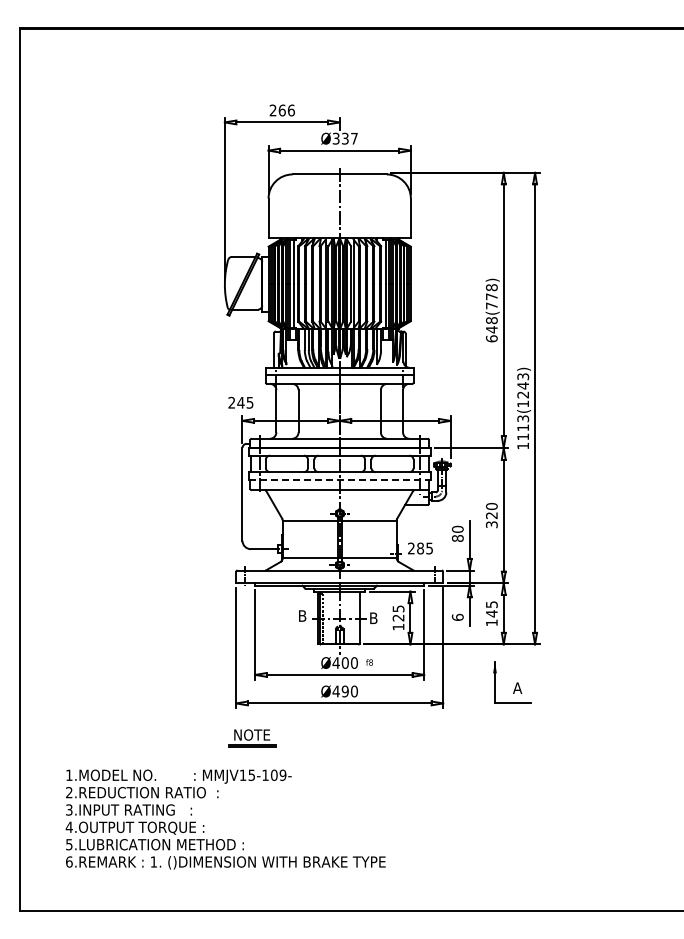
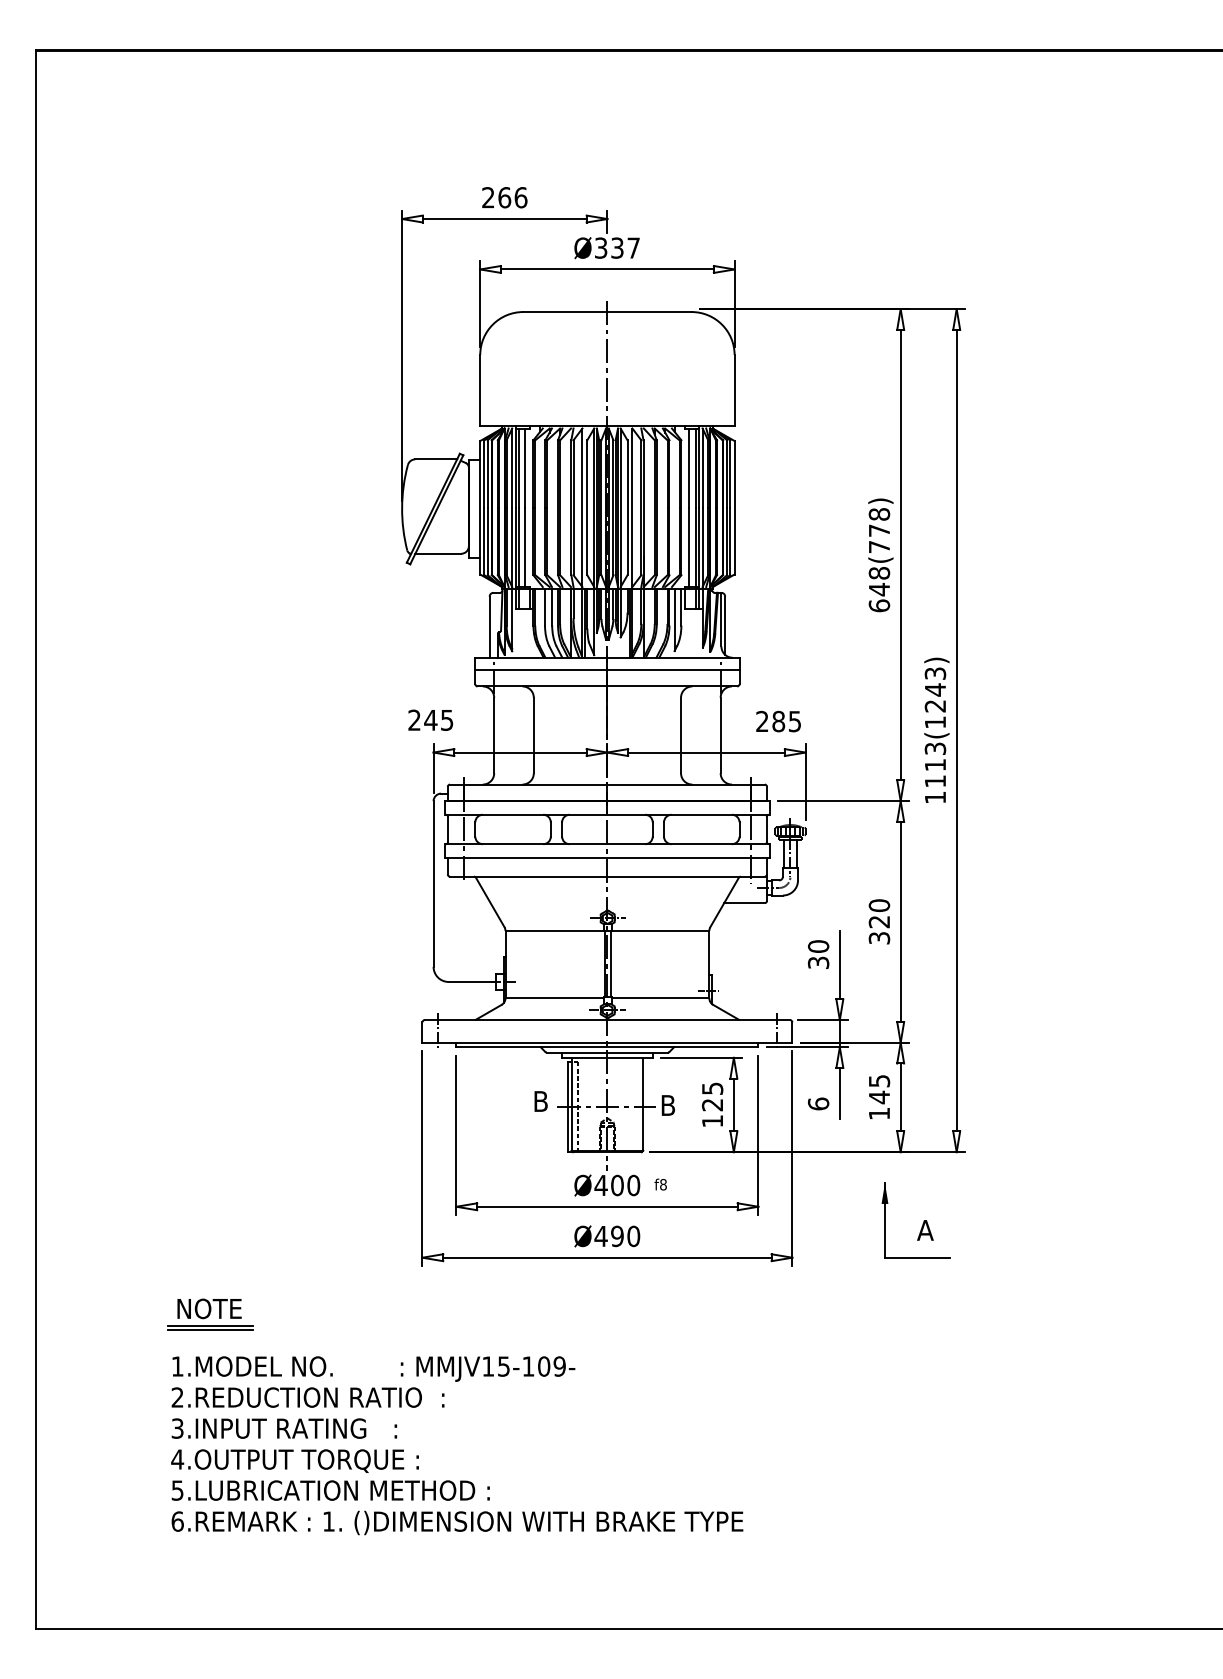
line: (339, 479) -> (607, 857), dashed -> solid
text: (457, 538) -> (817, 962), 80 -> 30
text: (420, 548) -> (778, 721), moved
part: (252, 738) -> (210, 1315), moved
text: (225, 819) -> (456, 1445), moved

